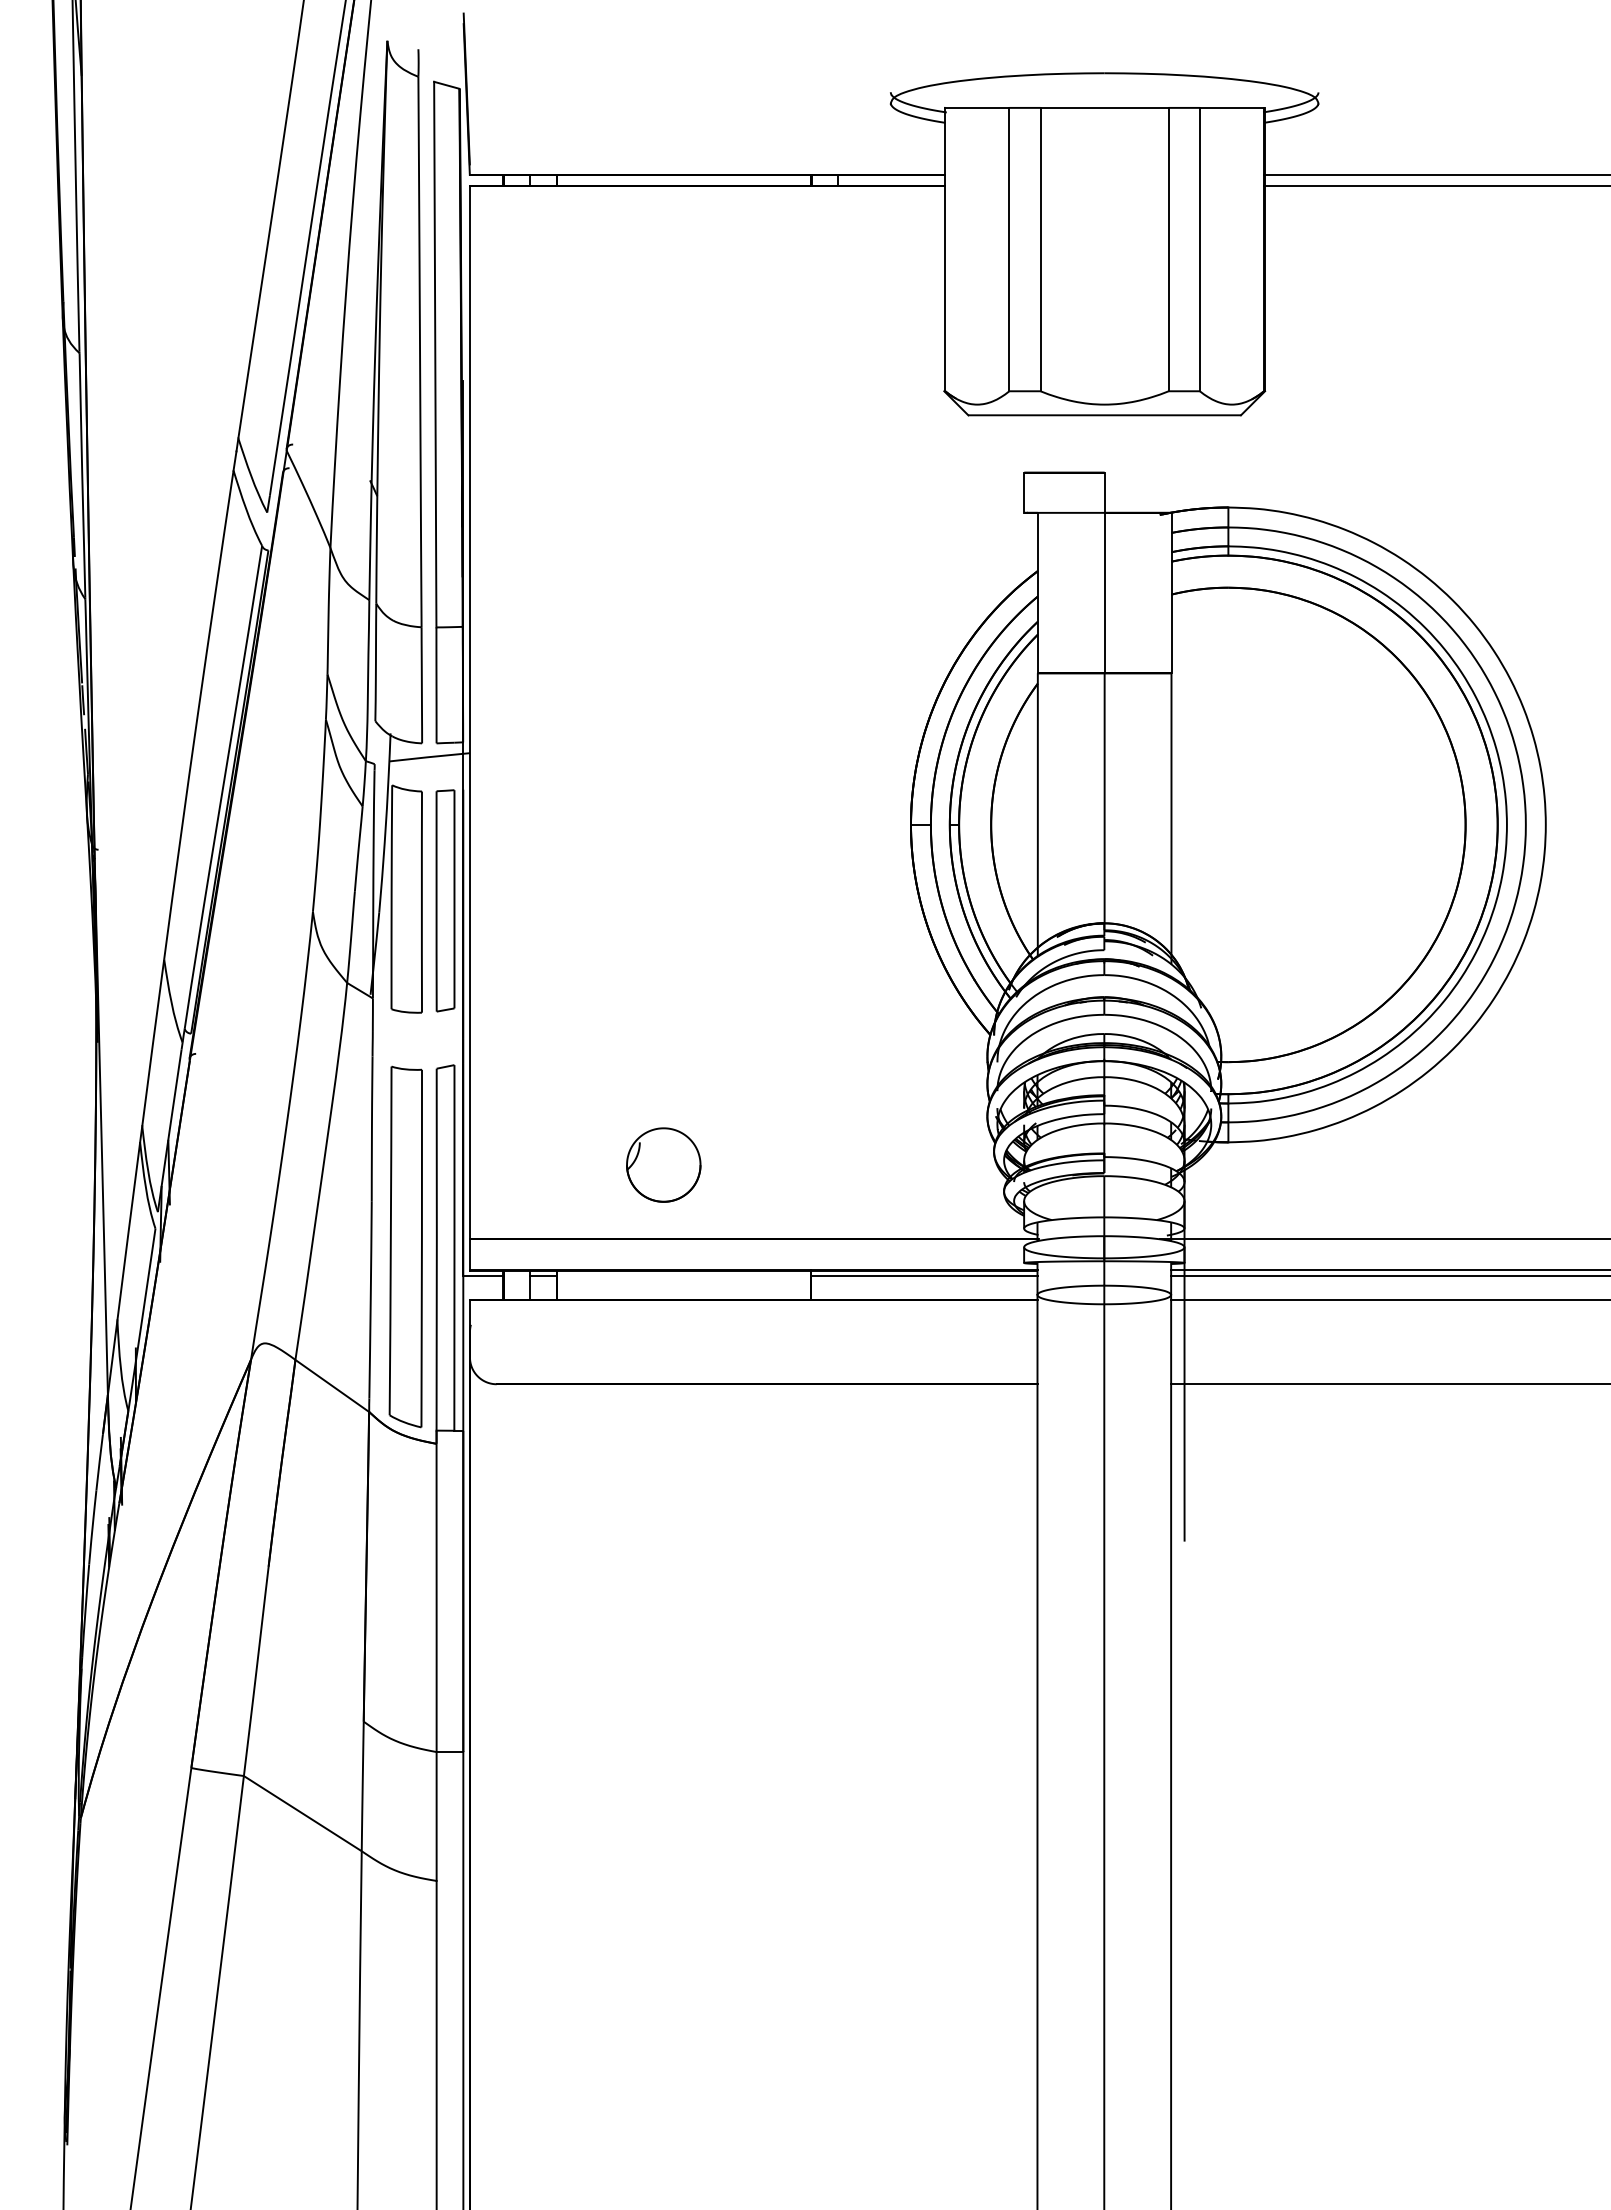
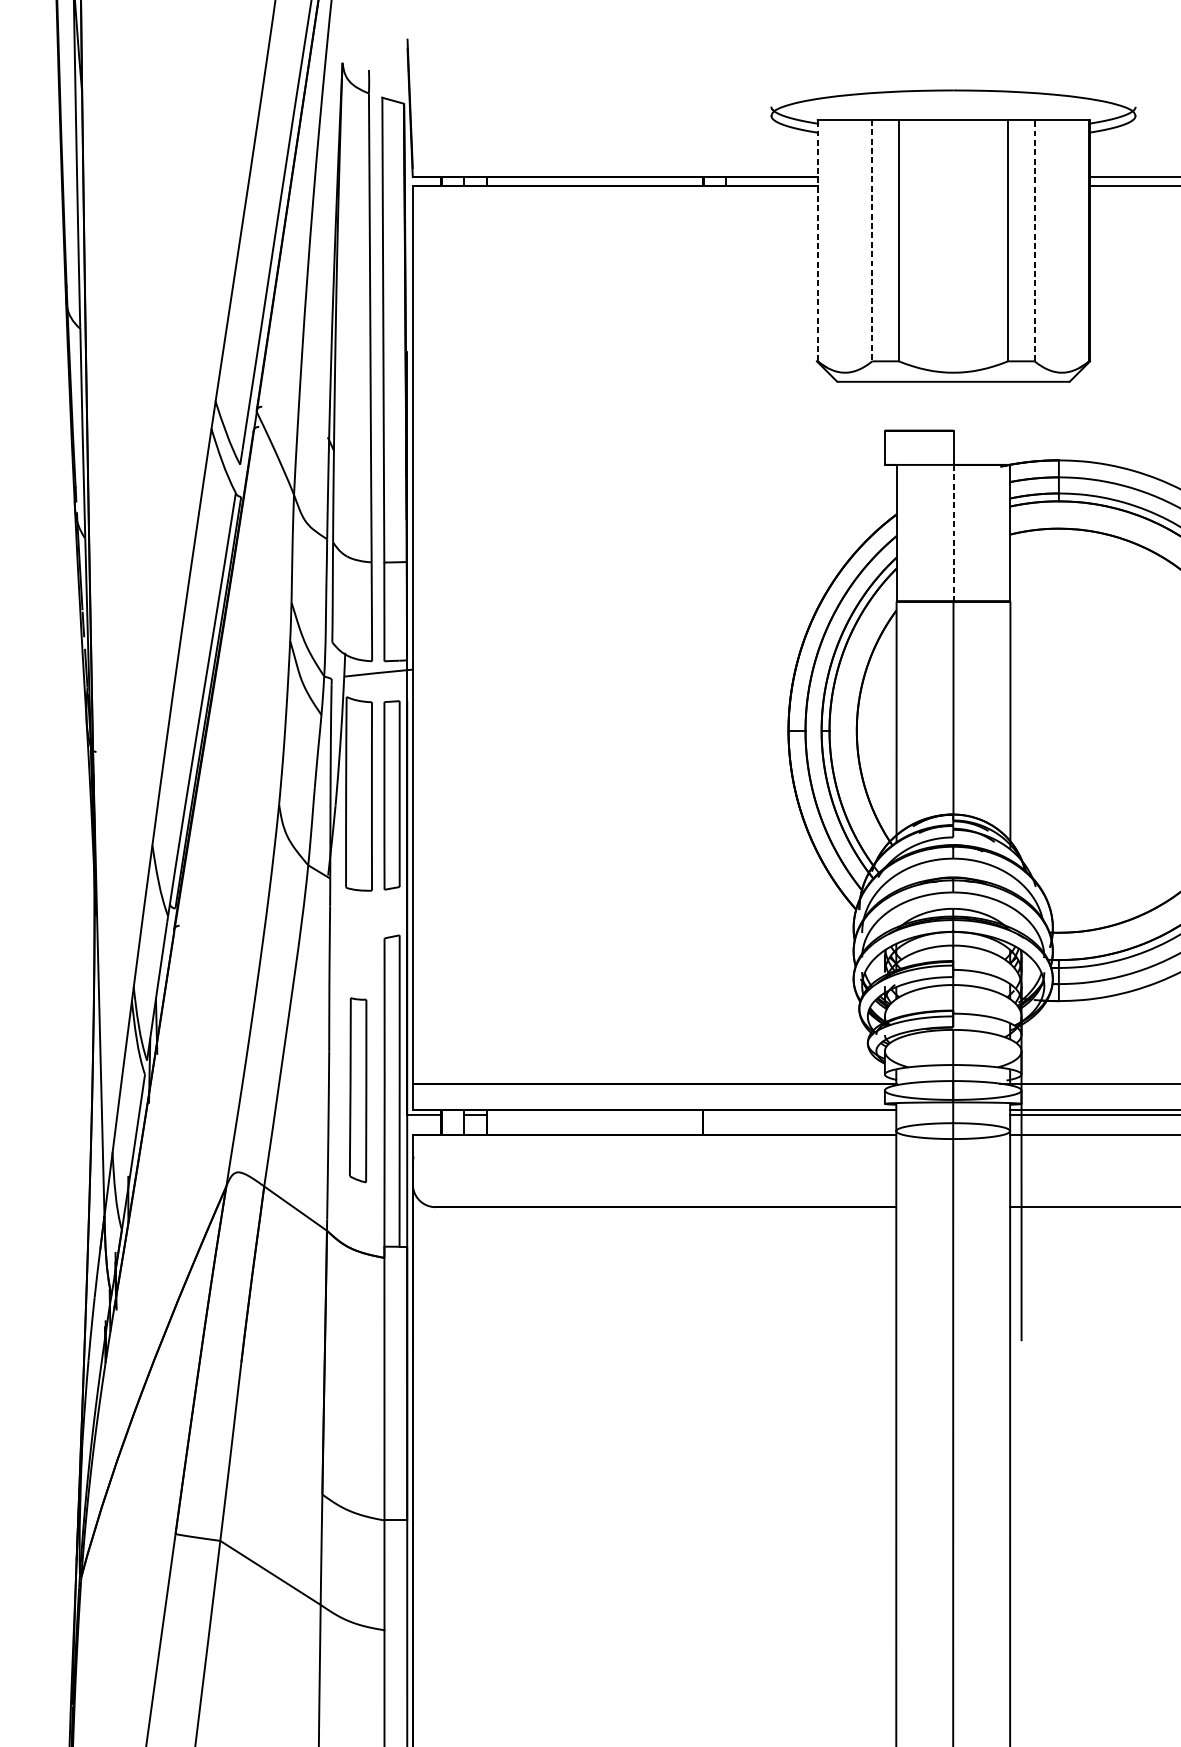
line: (945, 249) -> (817, 240), solid -> dashed
line: (1009, 249) -> (872, 240), solid -> dashed
line: (1199, 249) -> (1034, 240), solid -> dashed
line: (1104, 593) -> (953, 533), solid -> dashed
part: (663, 1164) -> (577, 1019), removed
part: (405, 1246) -> (357, 1089), size x0.6
line: (923, 1276) -> (799, 1115), removed

